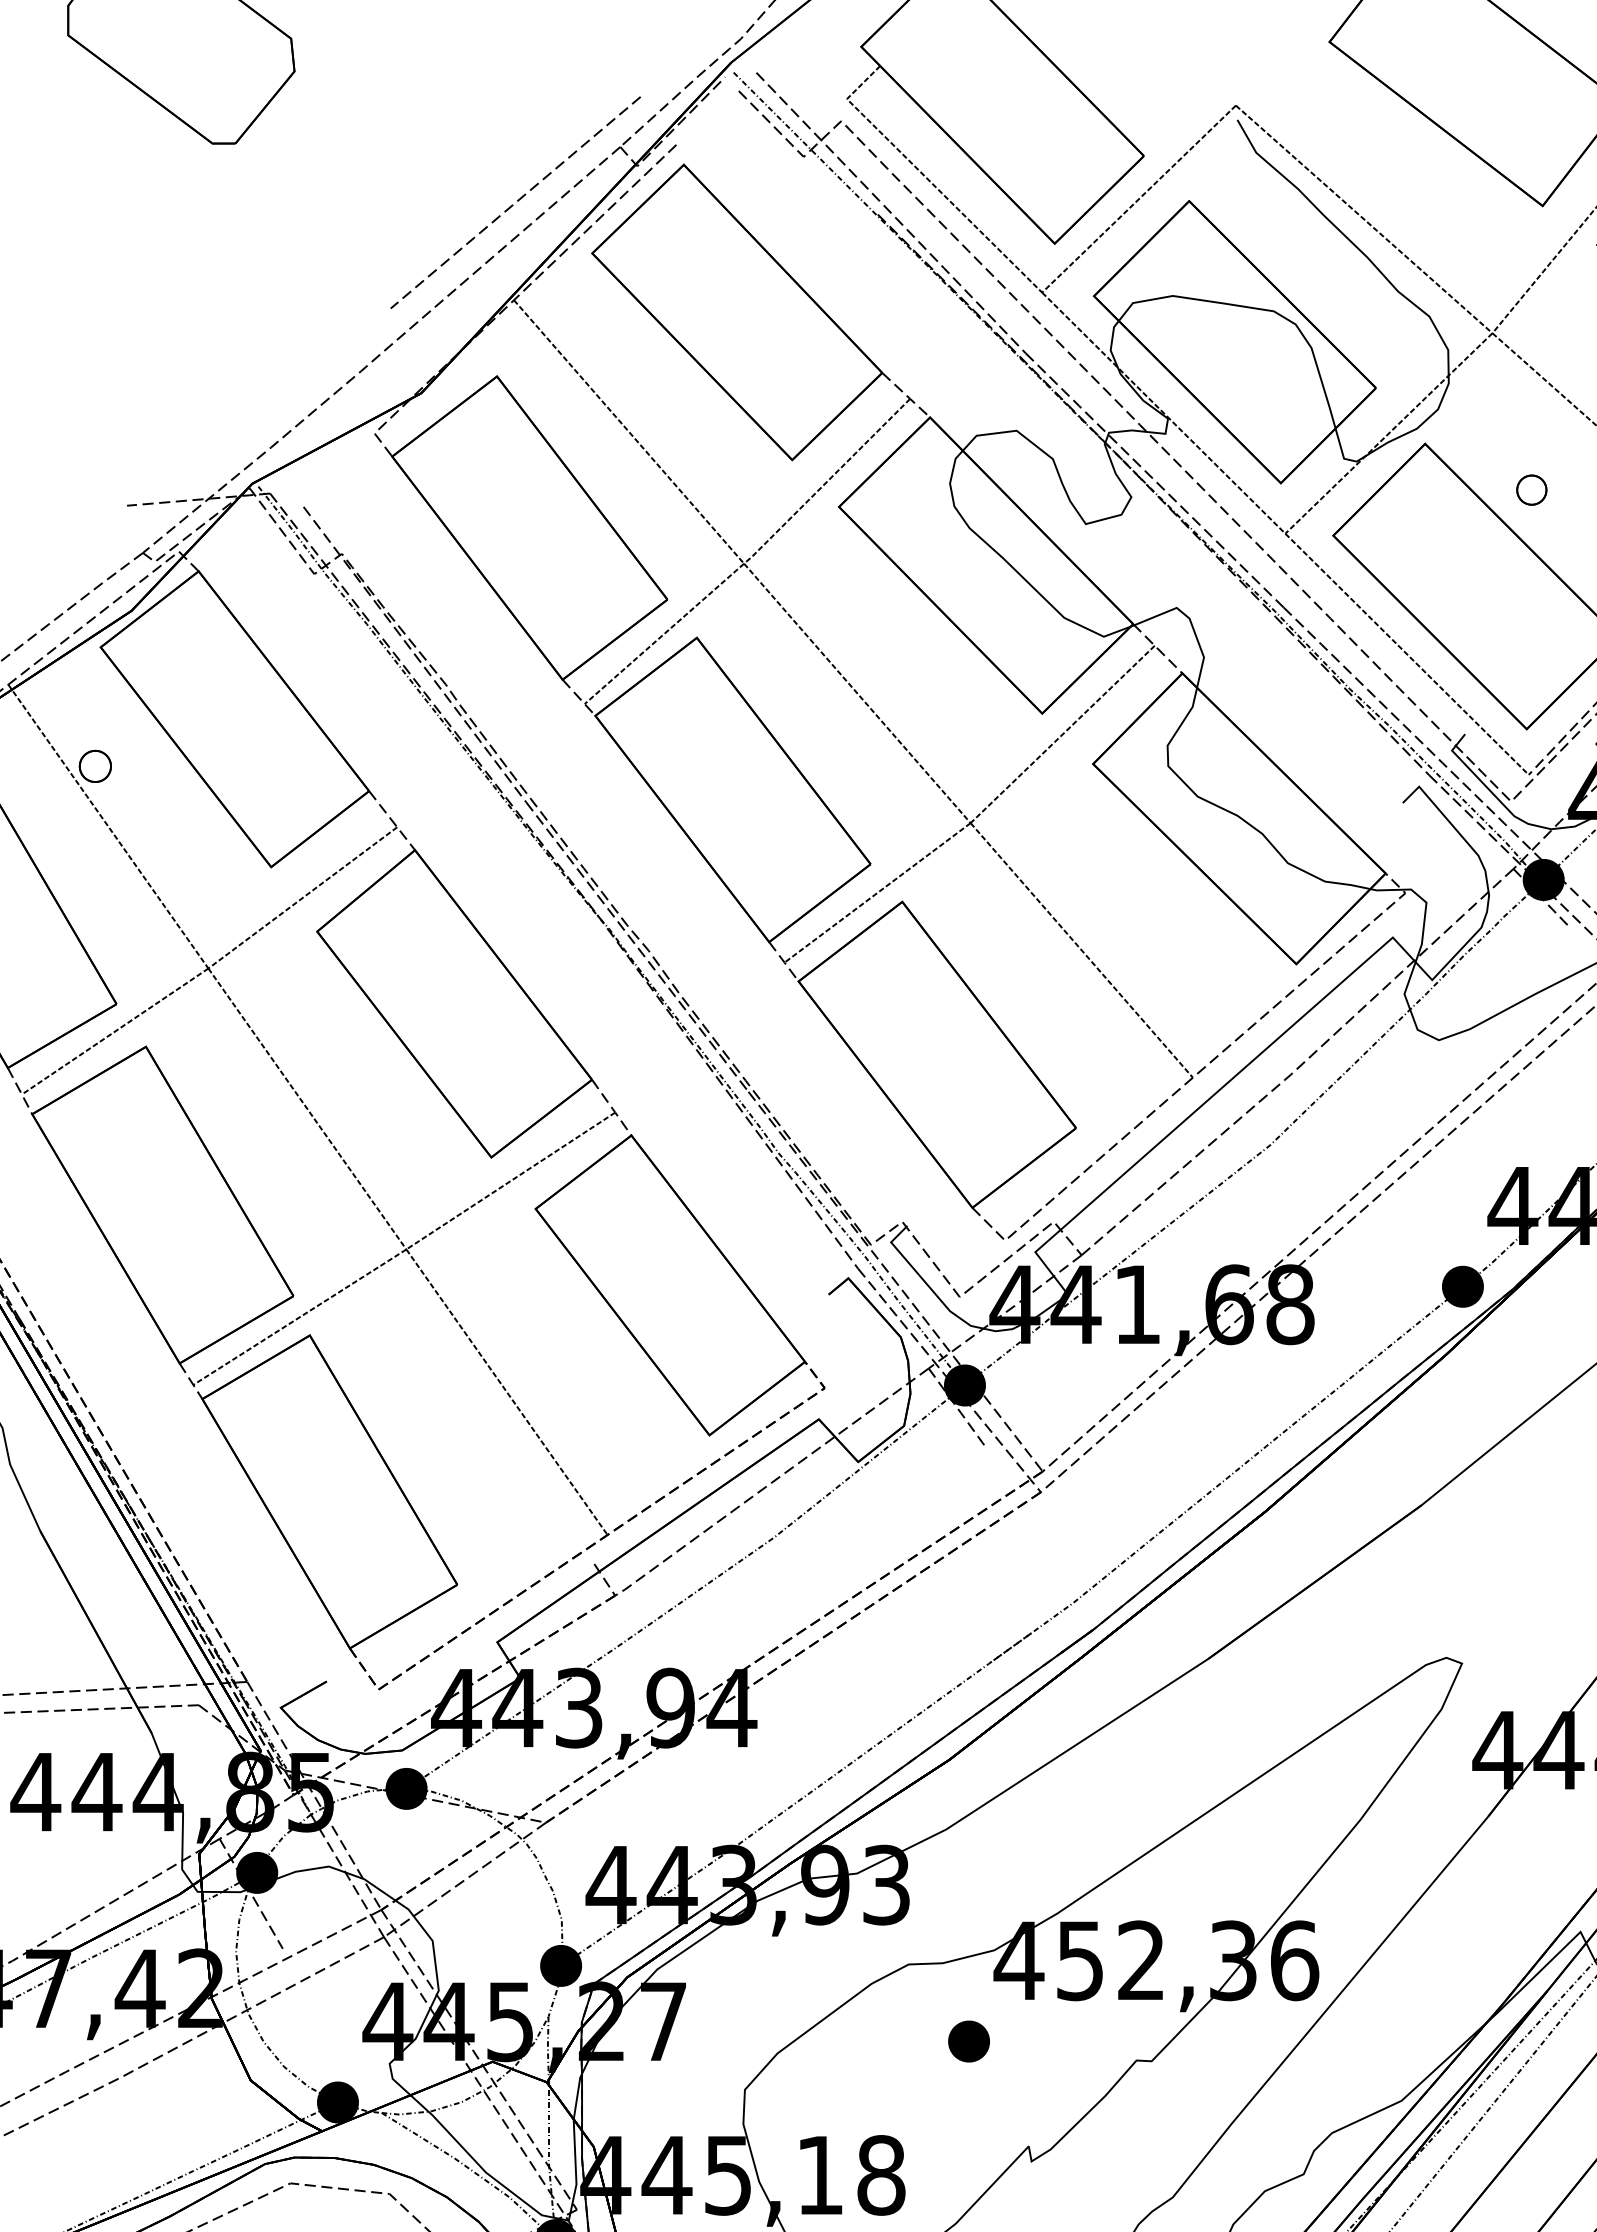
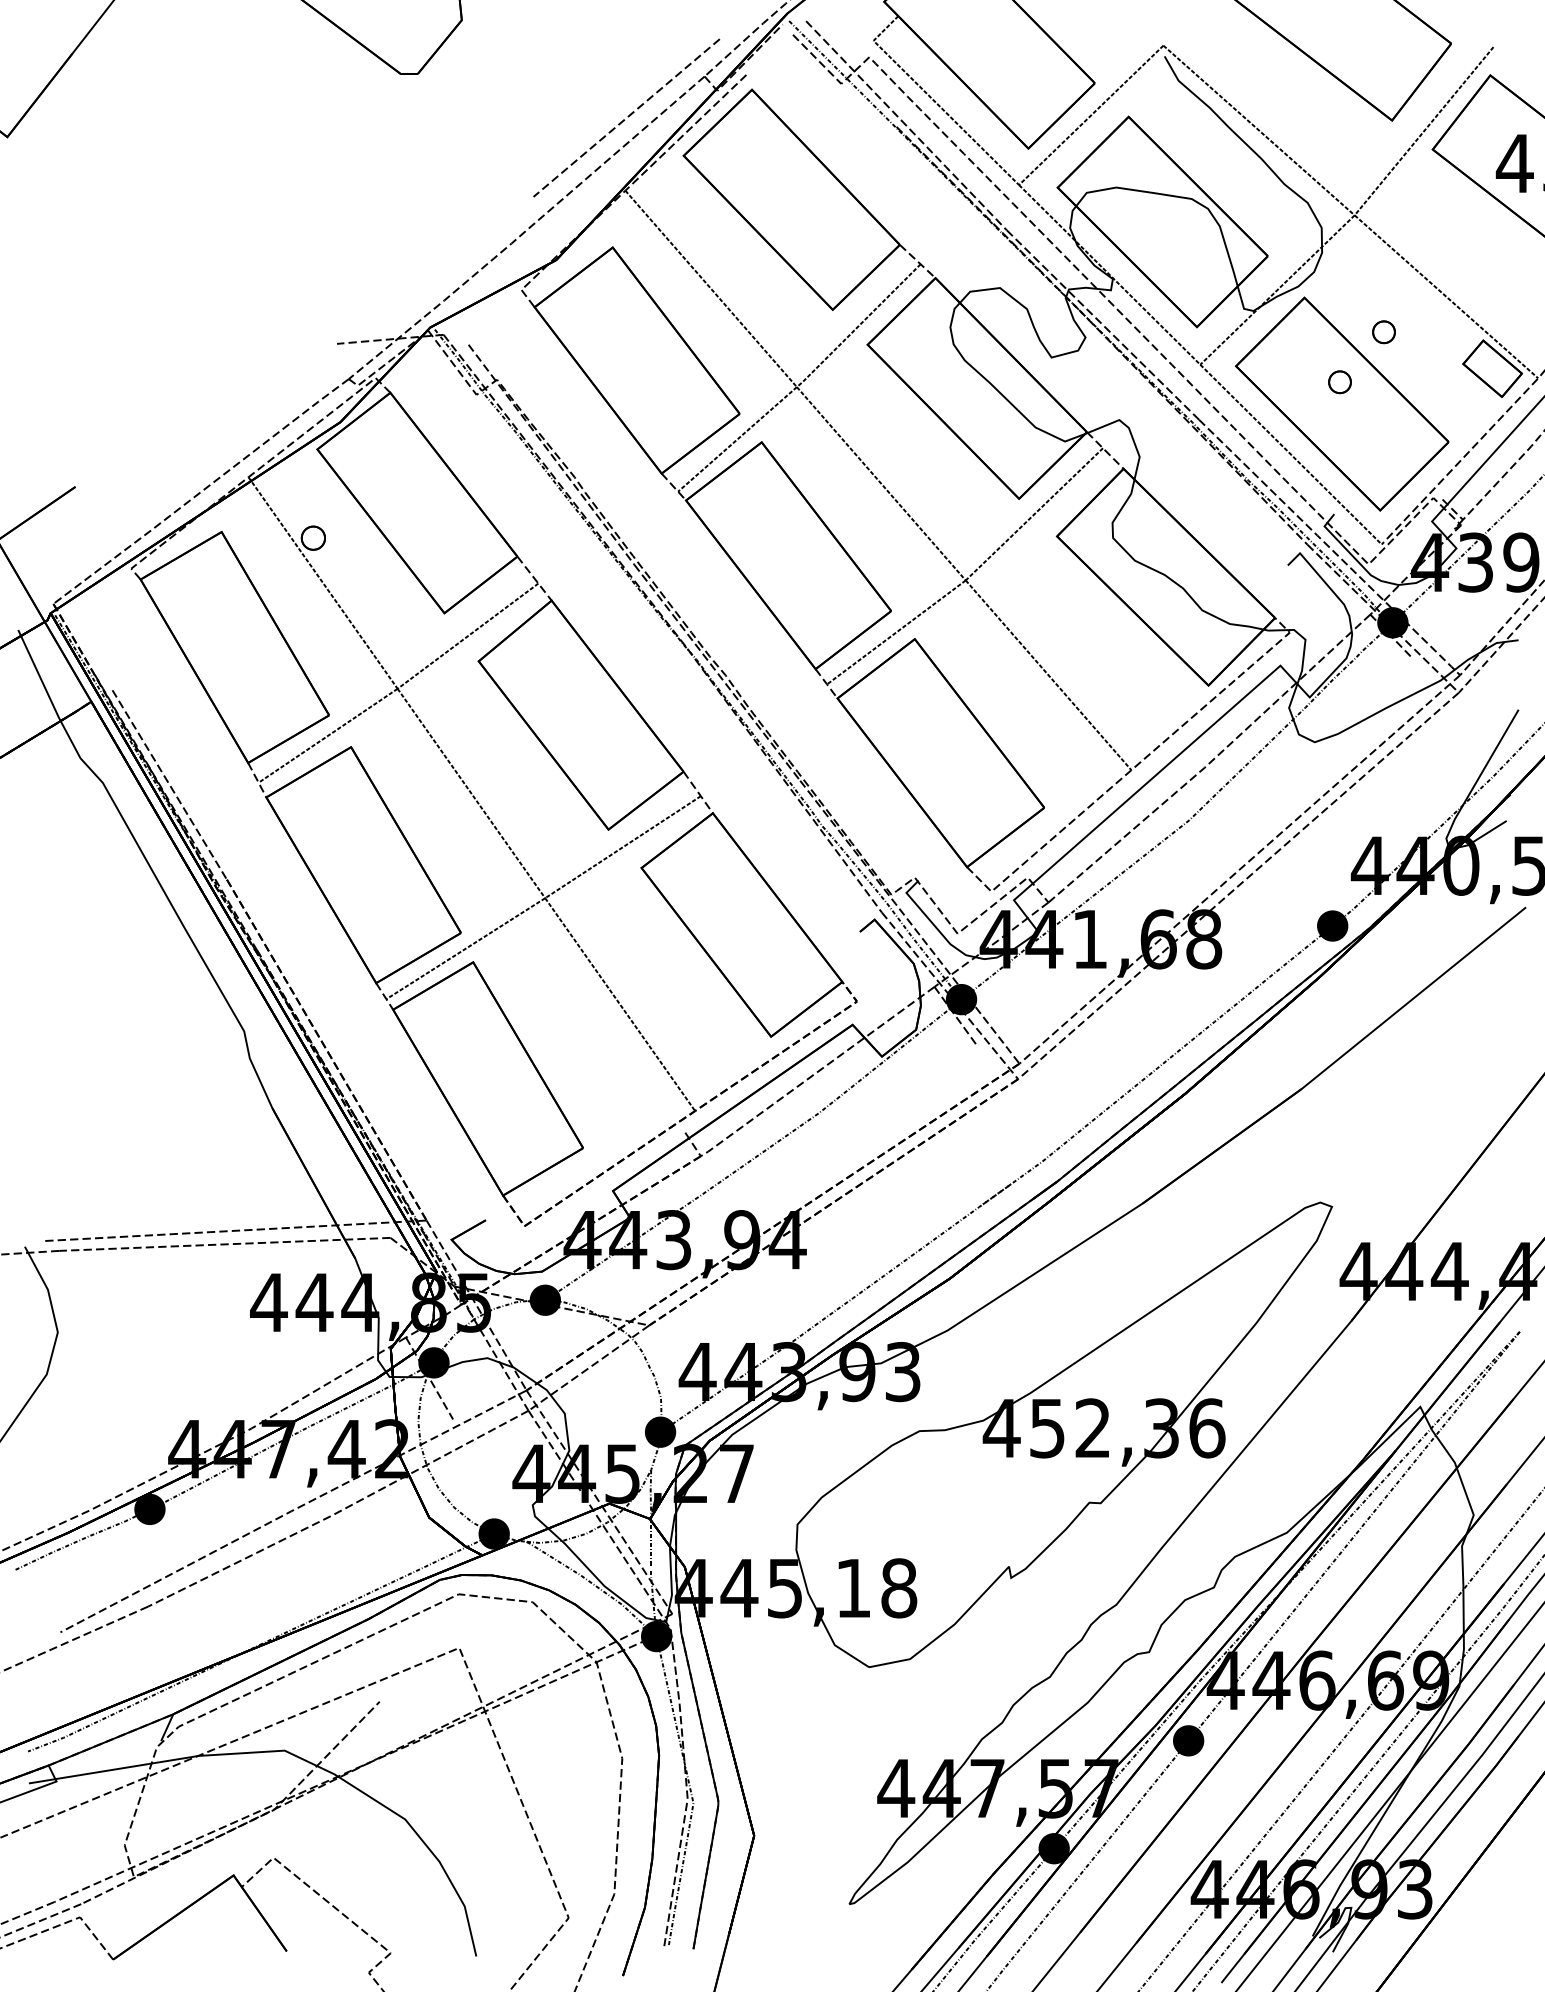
part: (1472, 557) -> (1339, 382), added
part: (968, 2041) -> (964, 1488), removed

